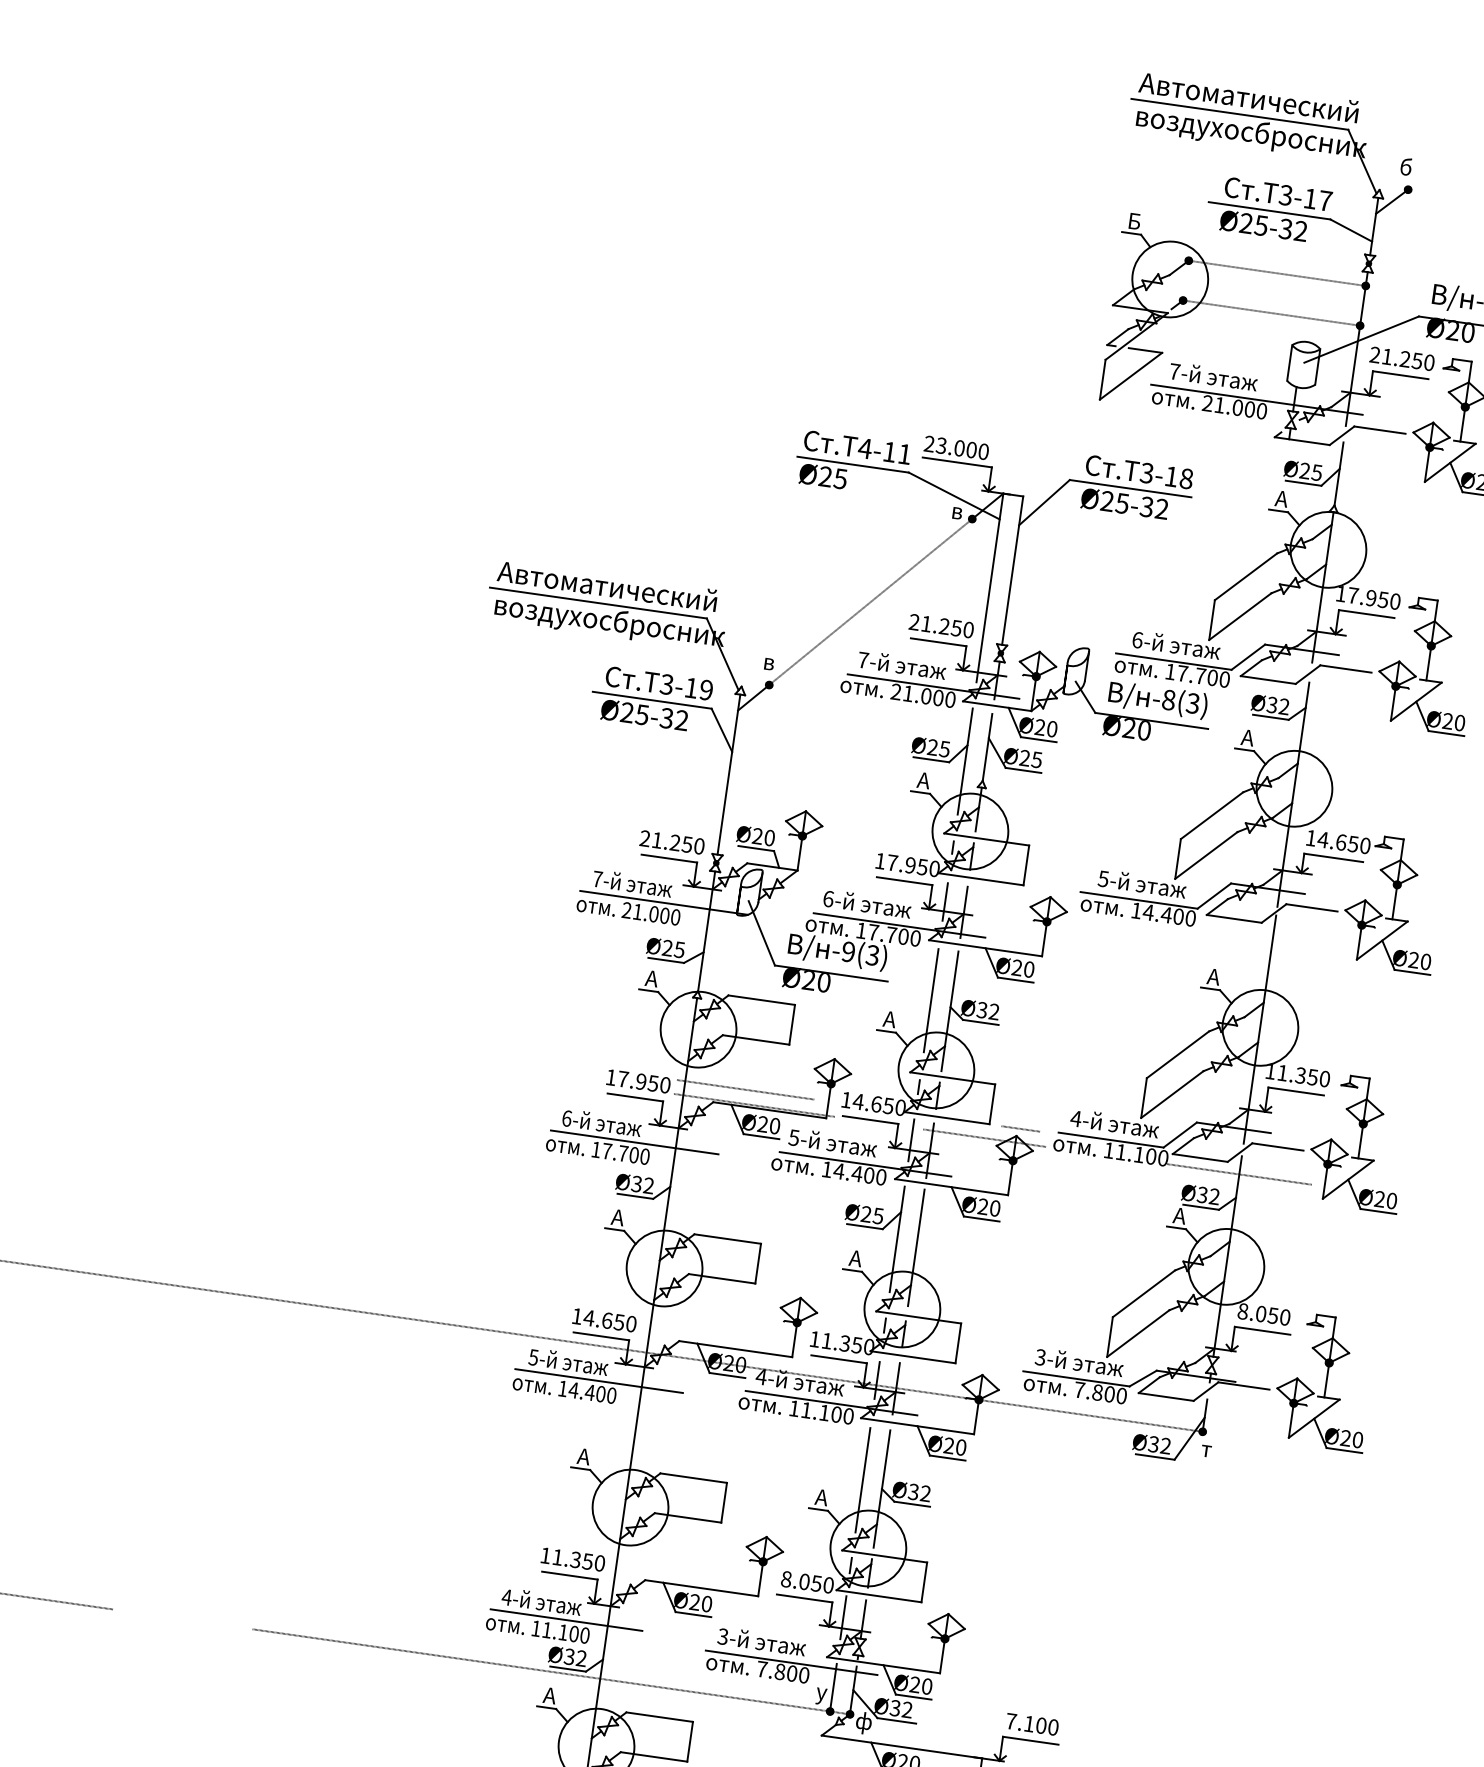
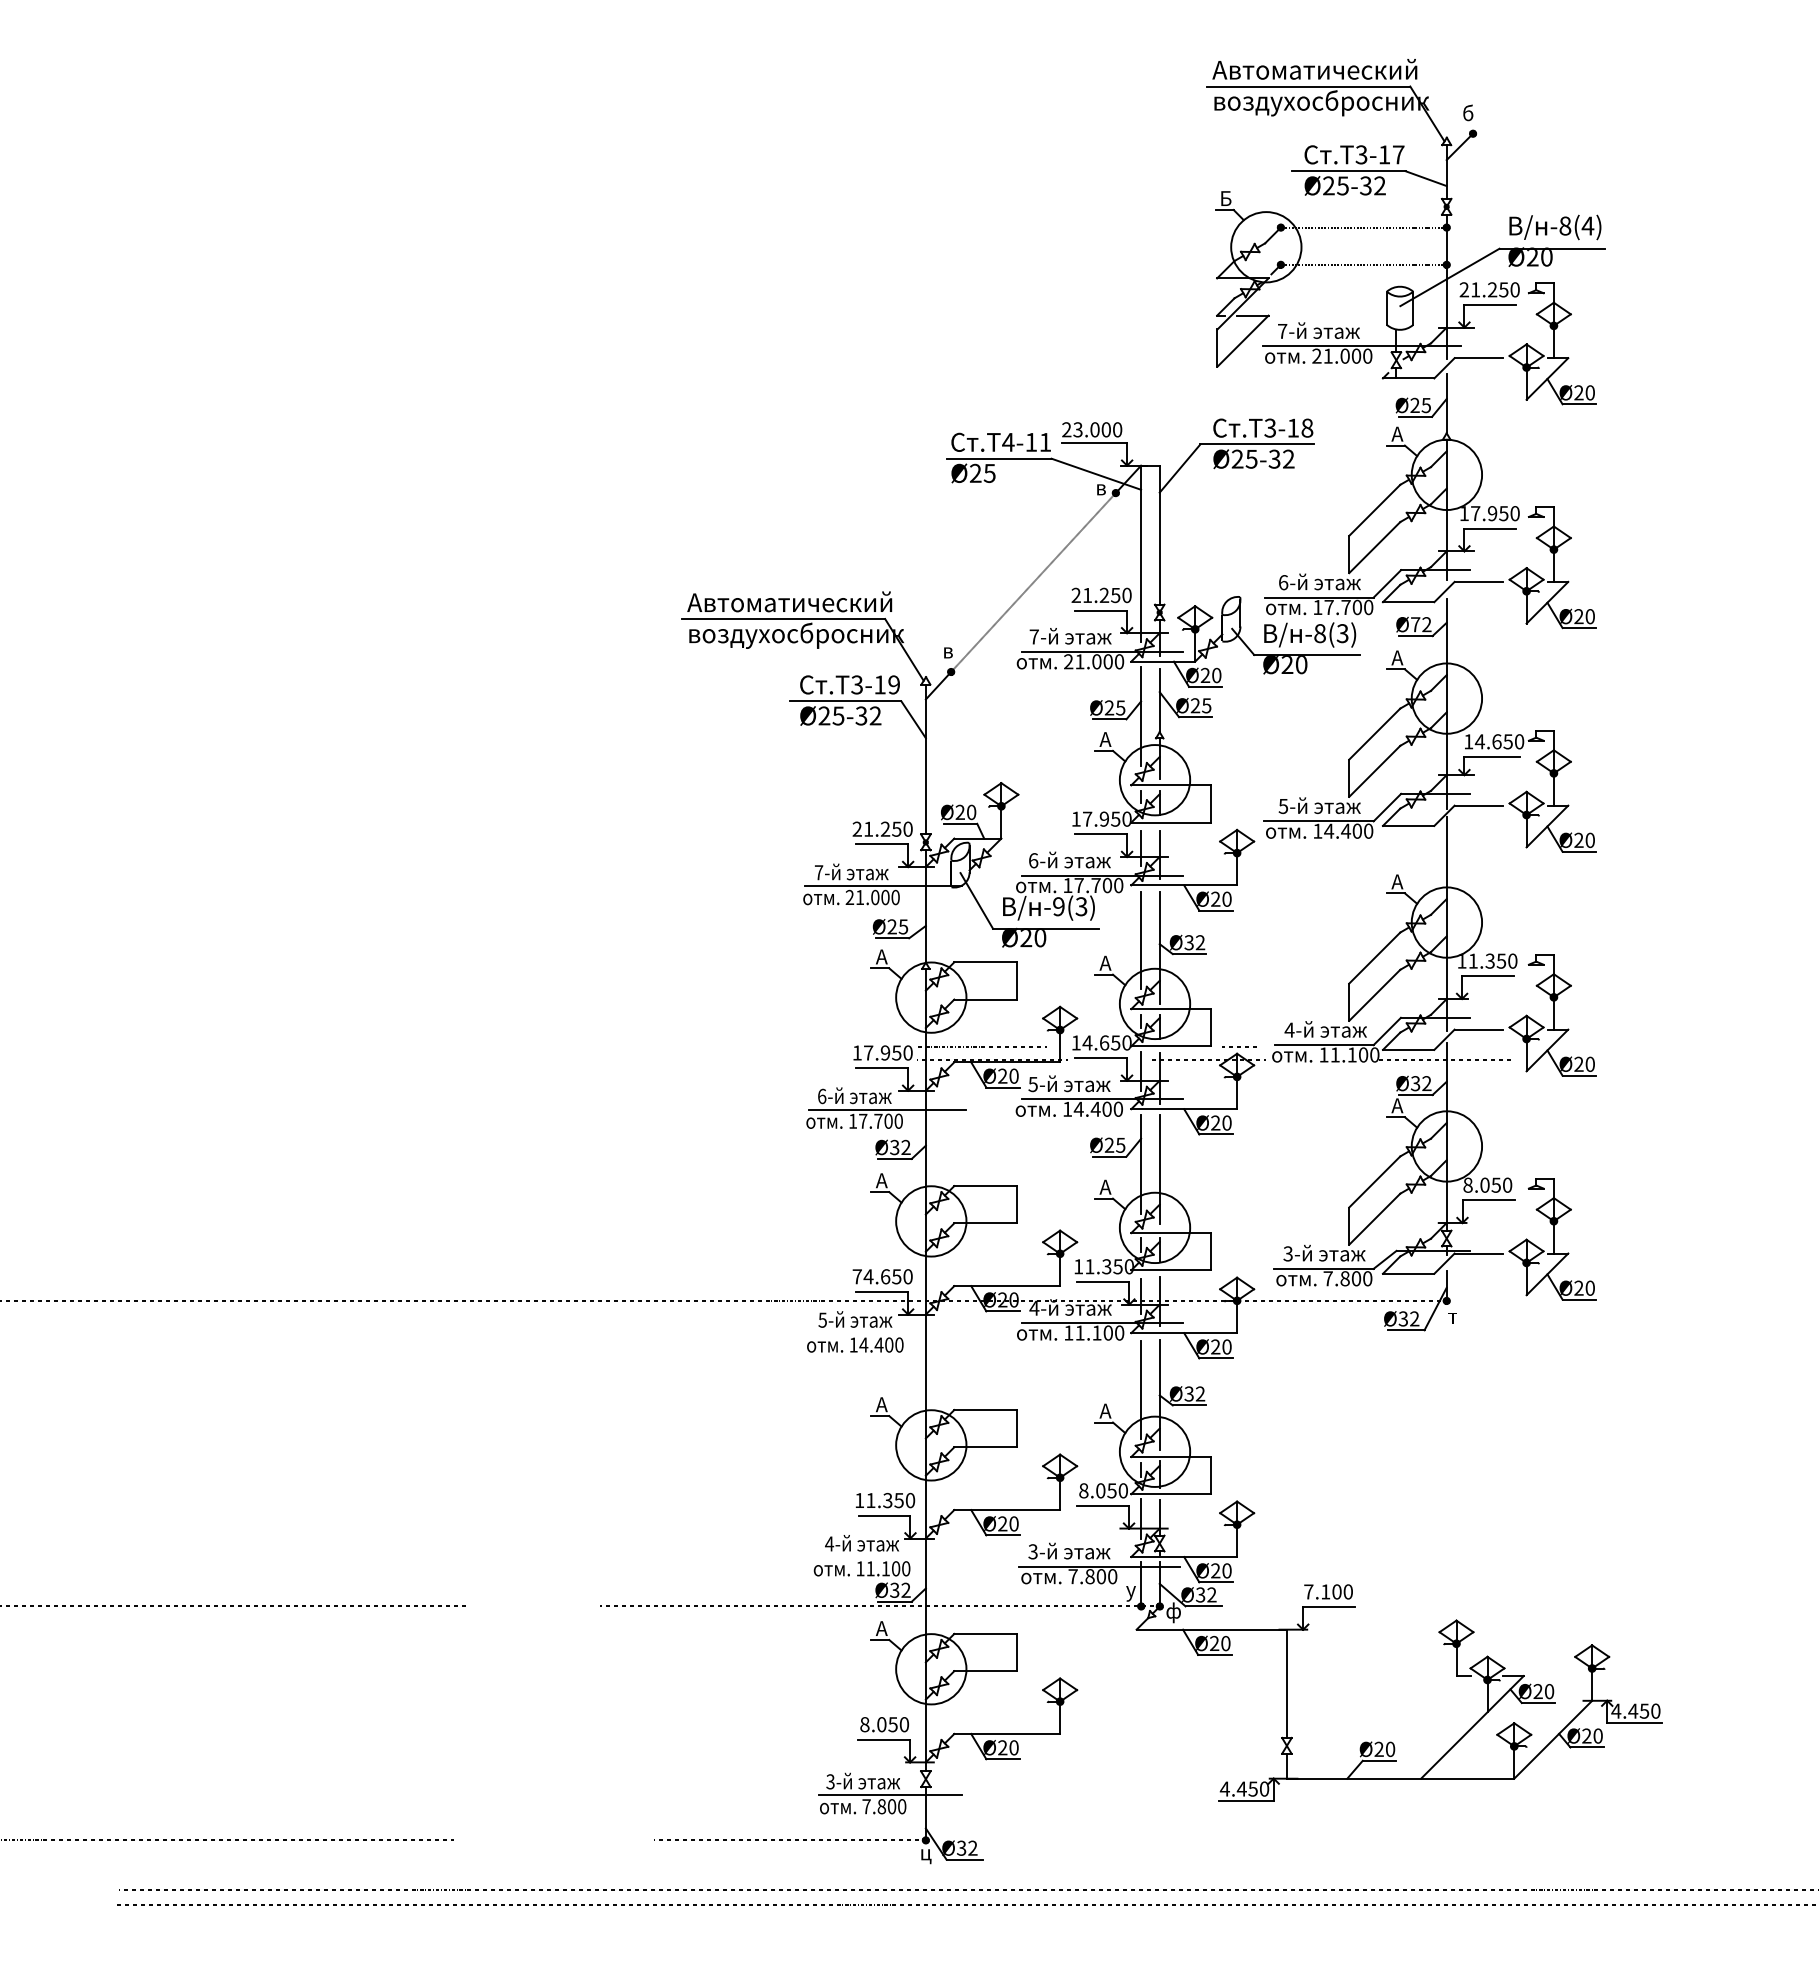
text: (1272, 704) -> (1415, 624), Ø32 -> Ø72
text: (576, 1315) -> (856, 1276), 14.650 -> 74.650
line: (598, 1381) -> (885, 1333), removed
line: (566, 1620) -> (887, 1557), removed

